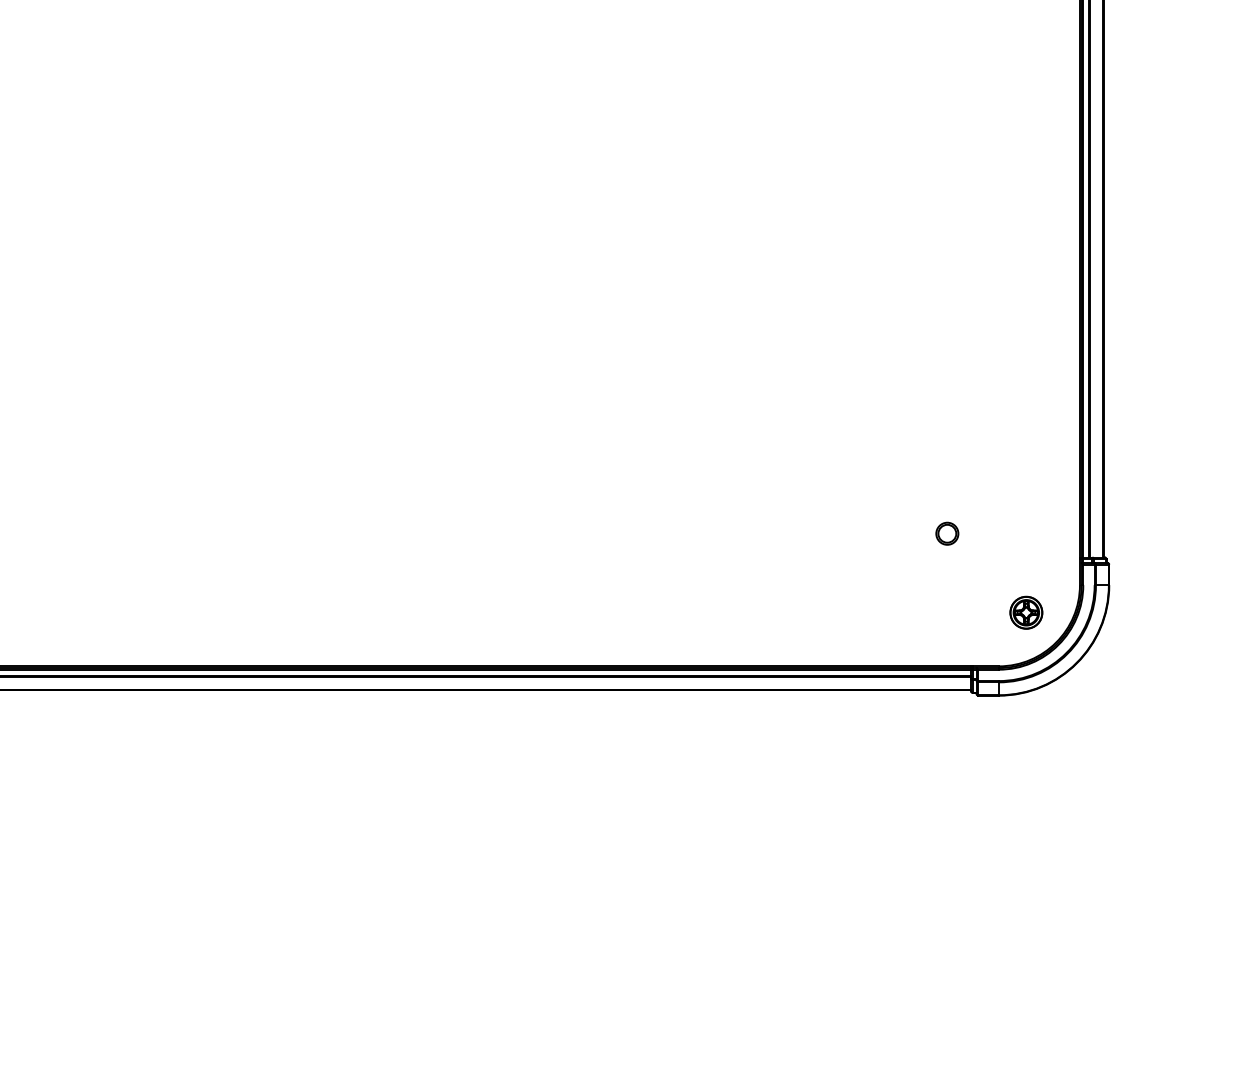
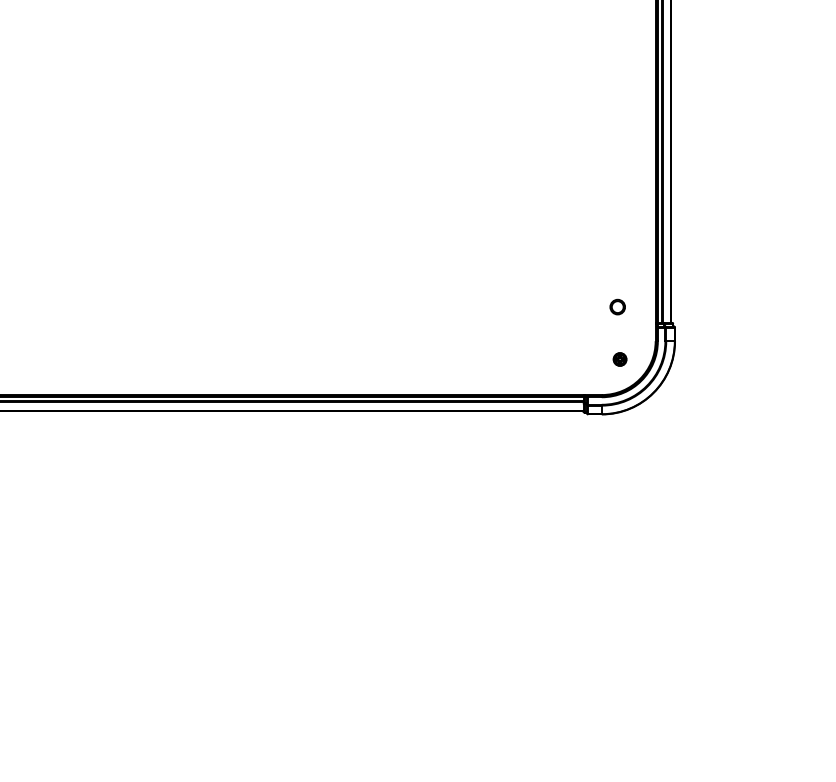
part: (946, 532) -> (617, 306), moved
part: (1025, 612) -> (619, 359), size x0.6

